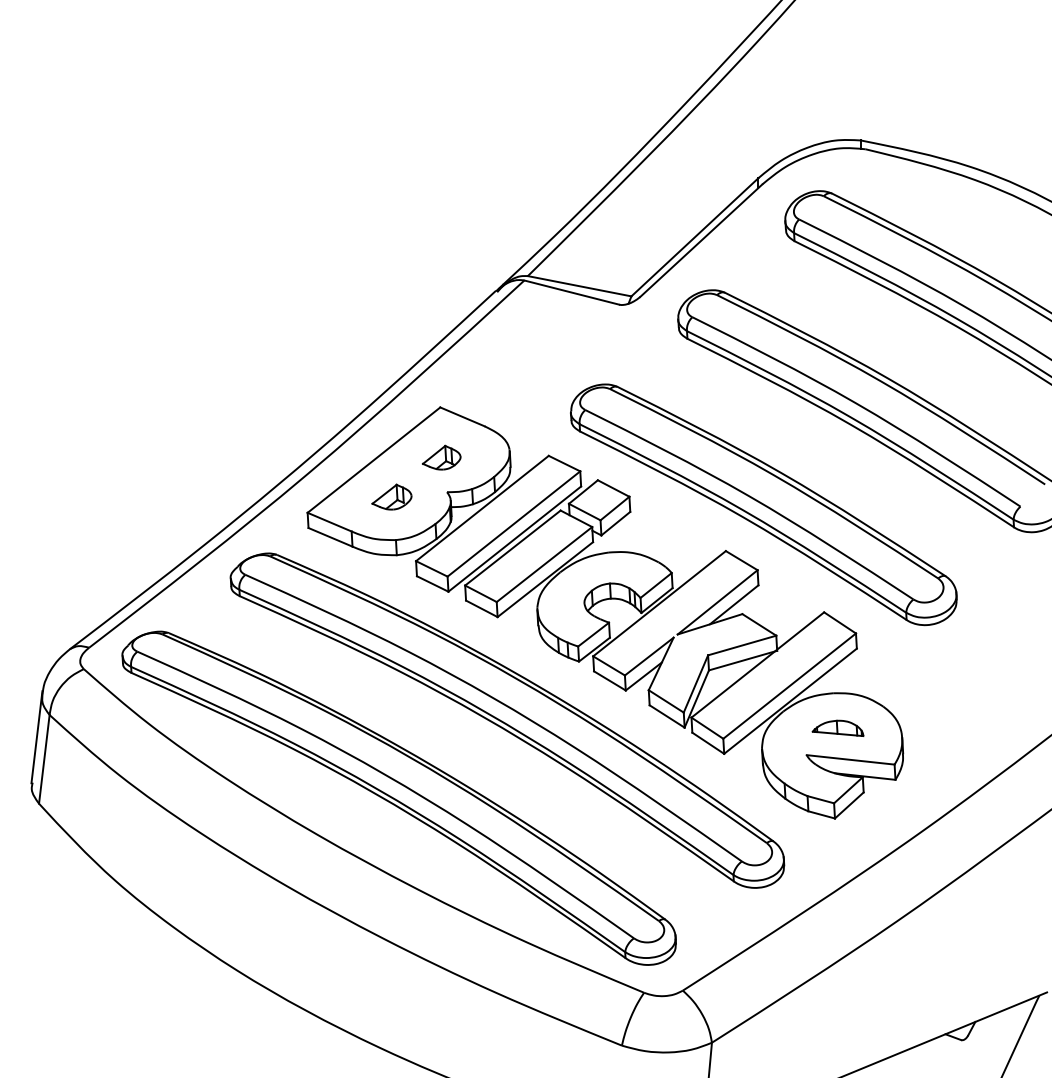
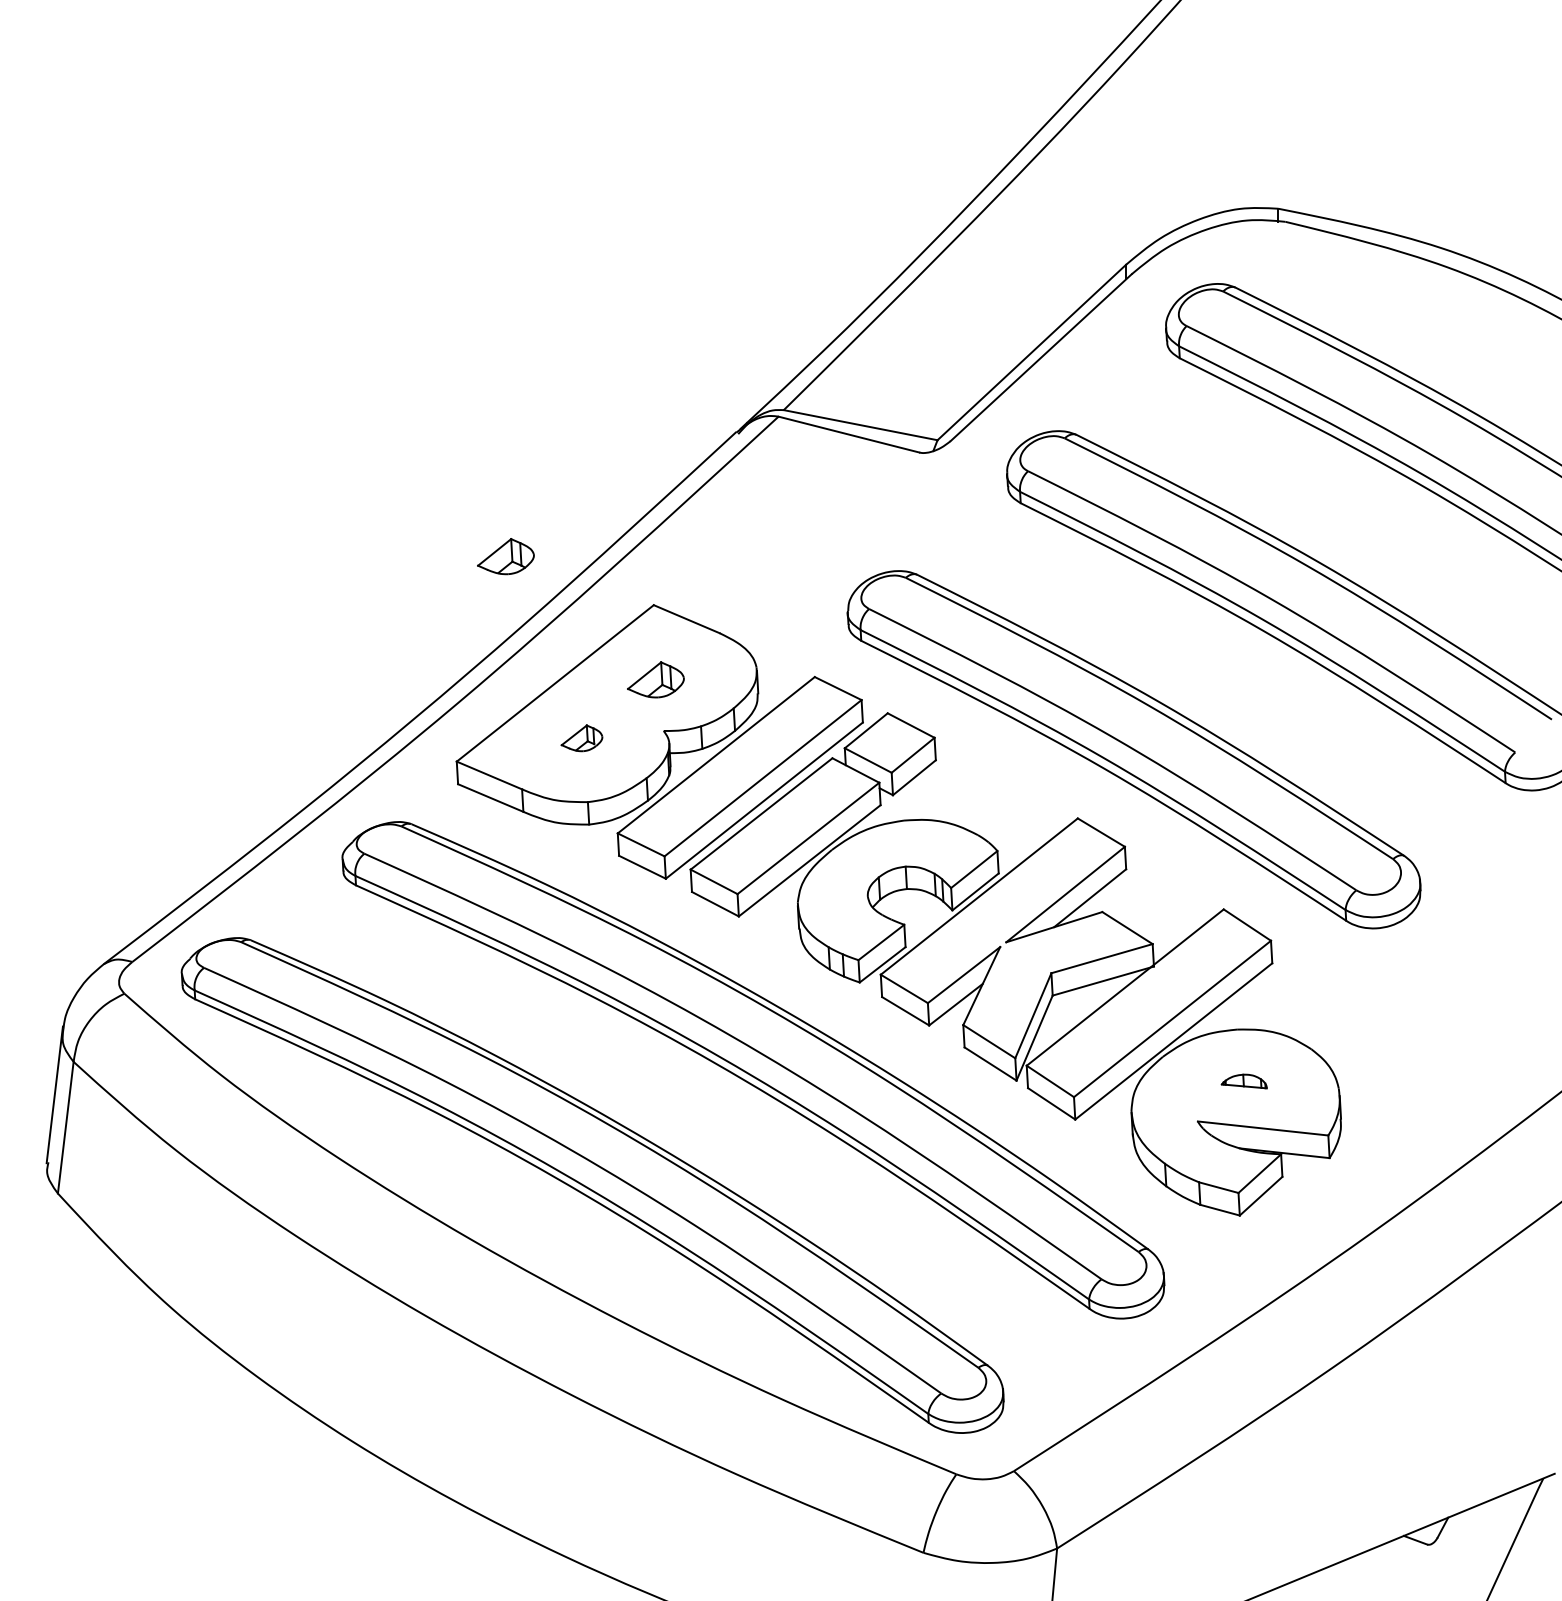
part: (340, 374) -> (505, 556), added
part: (391, 496) -> (581, 737), size x0.7
part: (837, 727) -> (1243, 1080), size x0.6

